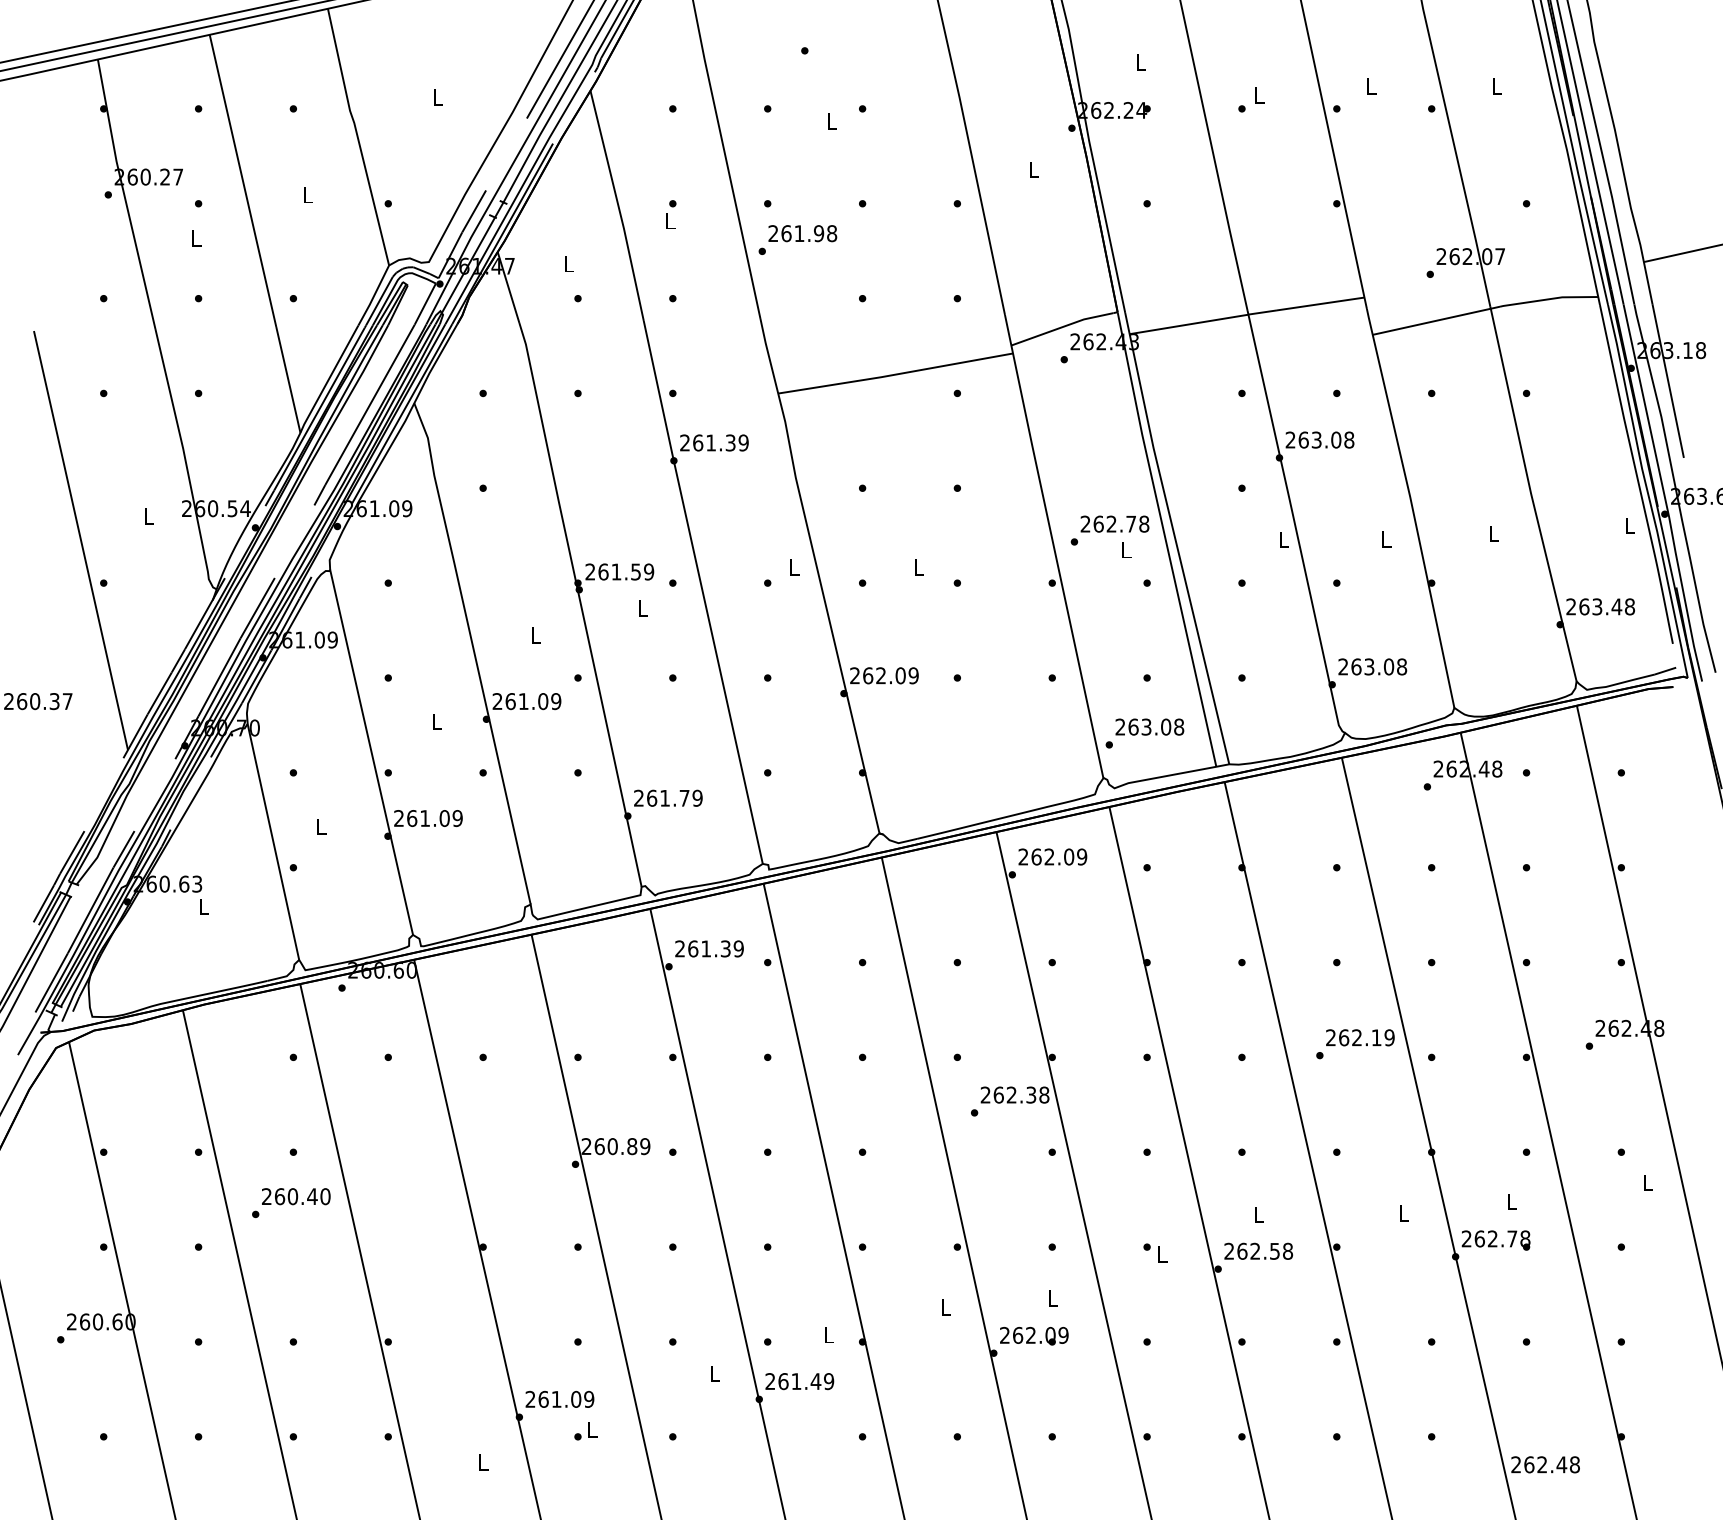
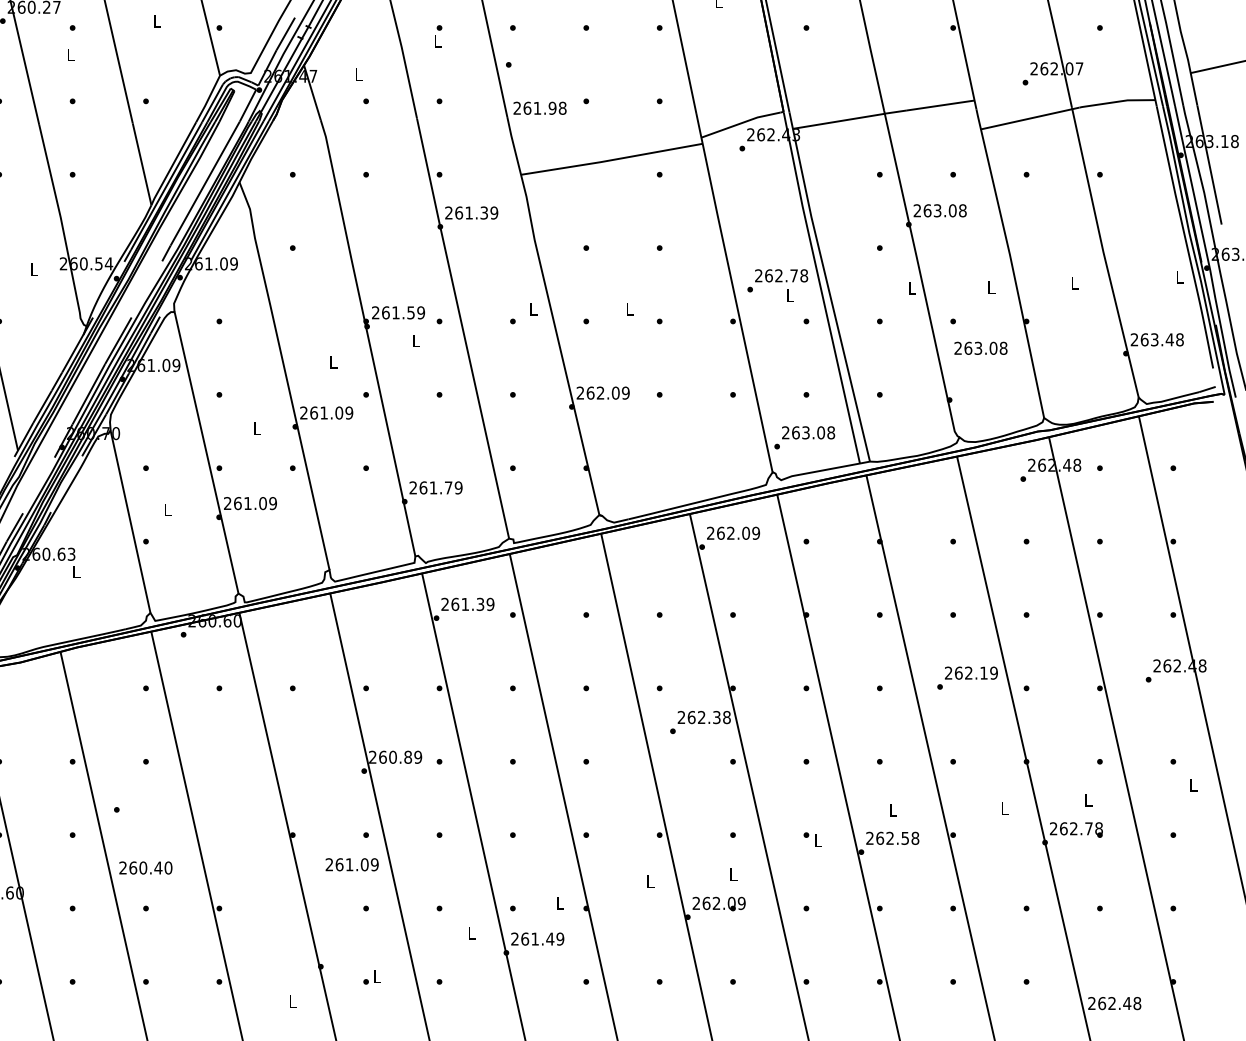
text: (802, 233) -> (539, 108), moved
text: (1372, 666) -> (980, 348), moved
text: (296, 1196) -> (146, 867), moved
text: (559, 1399) -> (351, 864), moved

